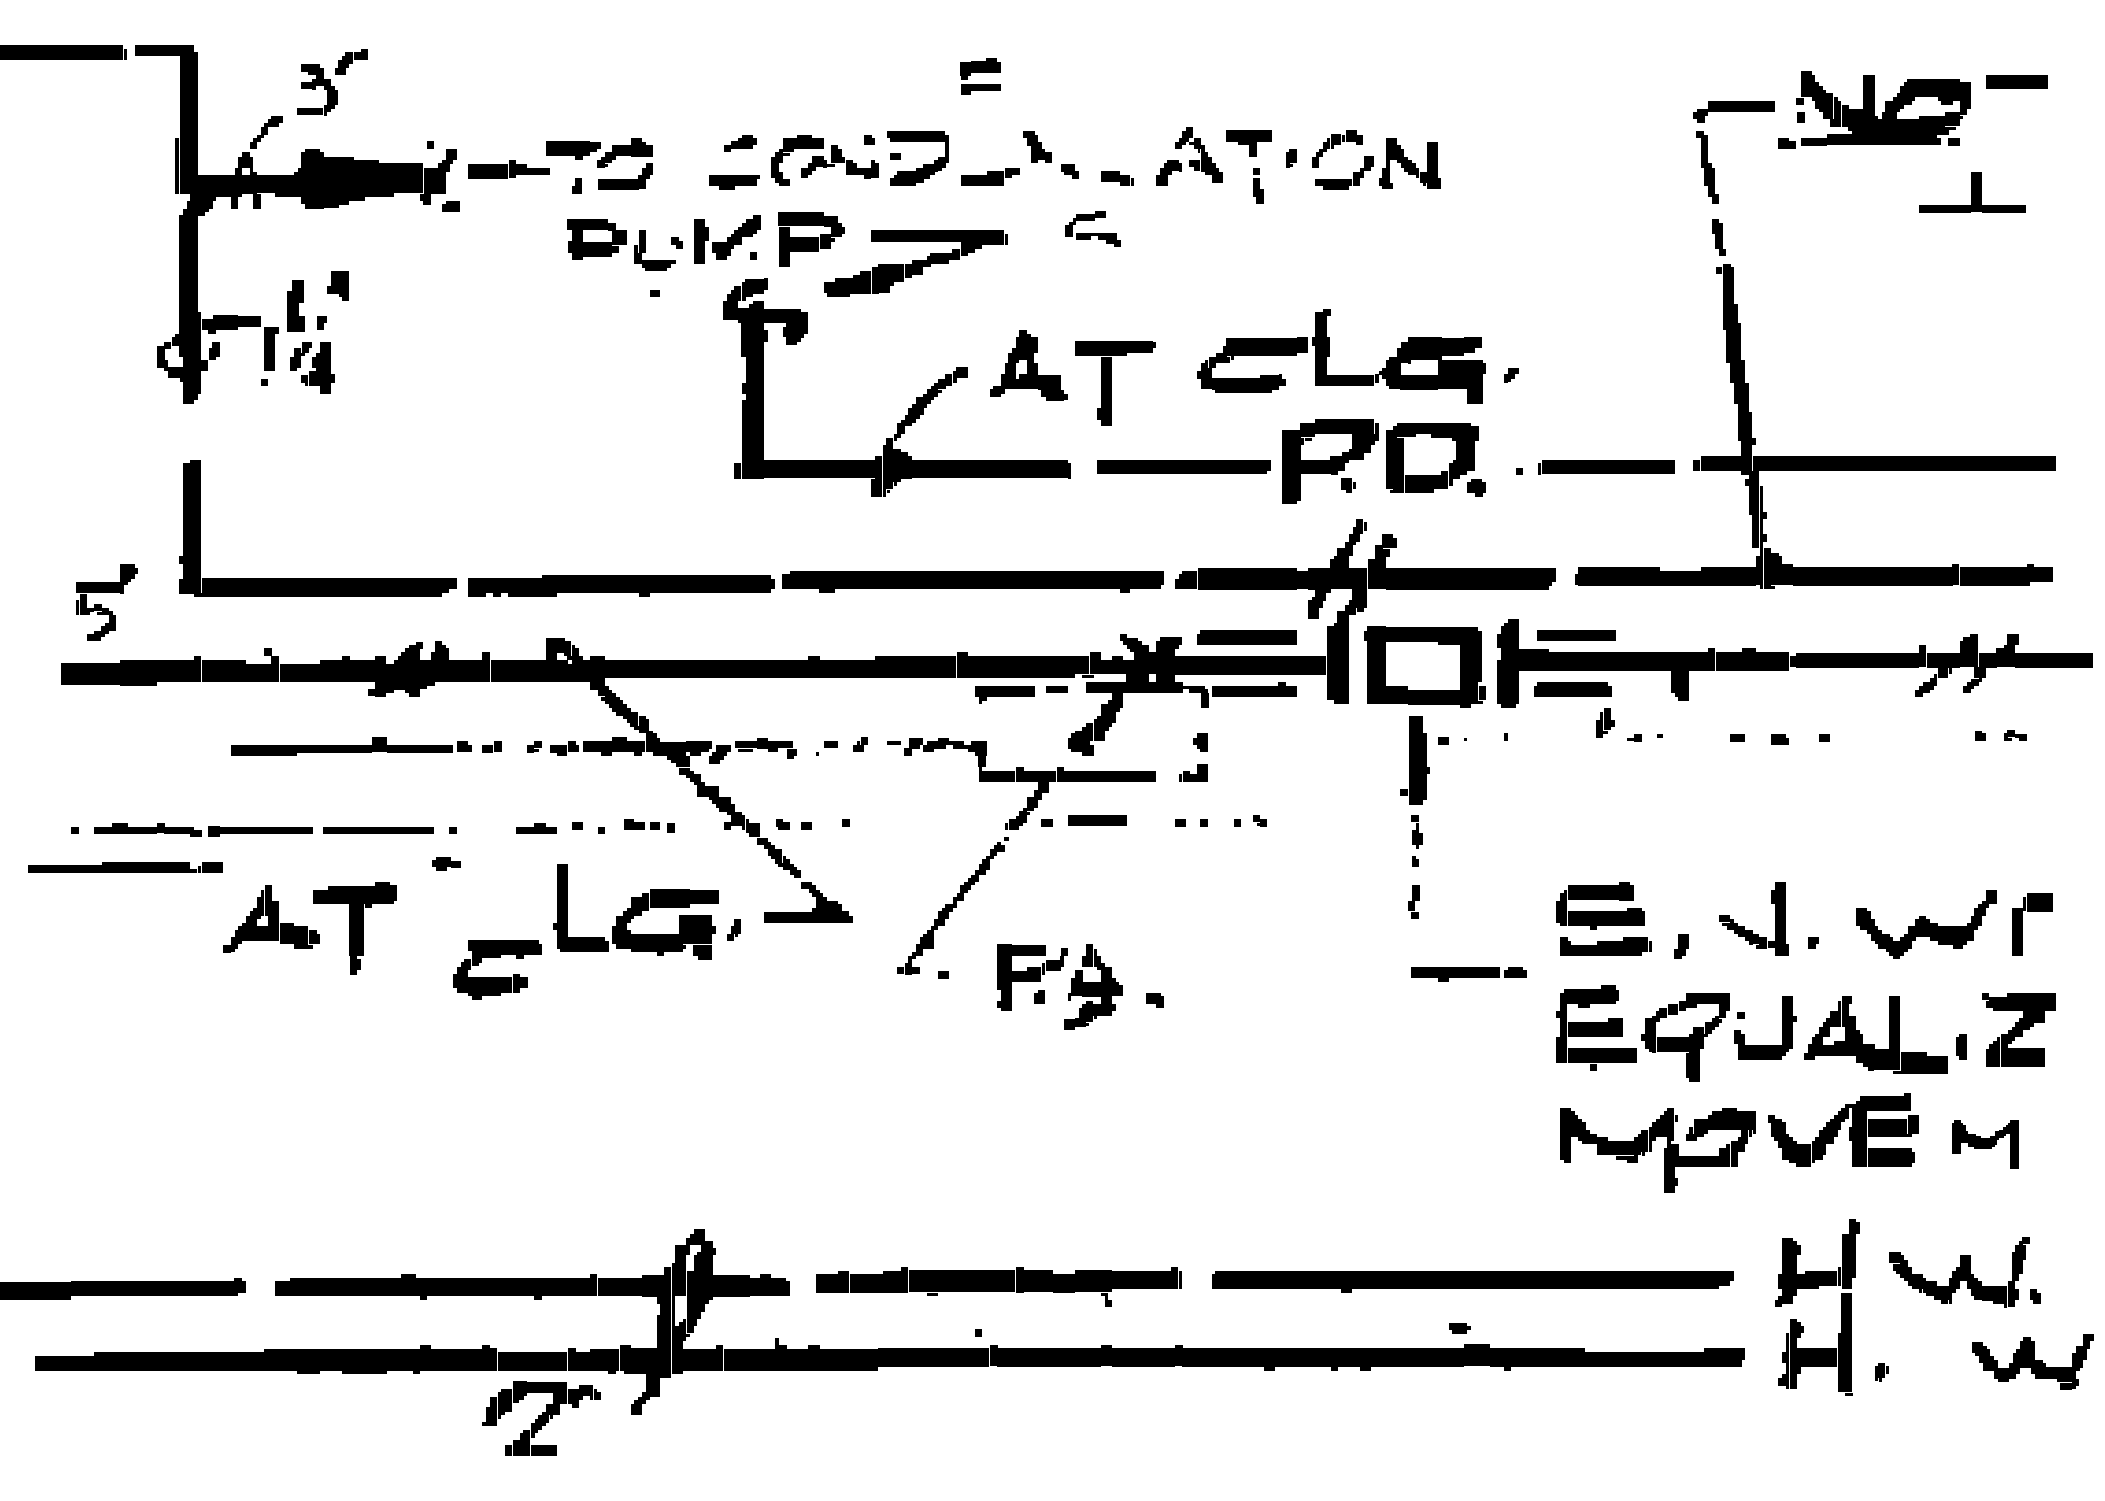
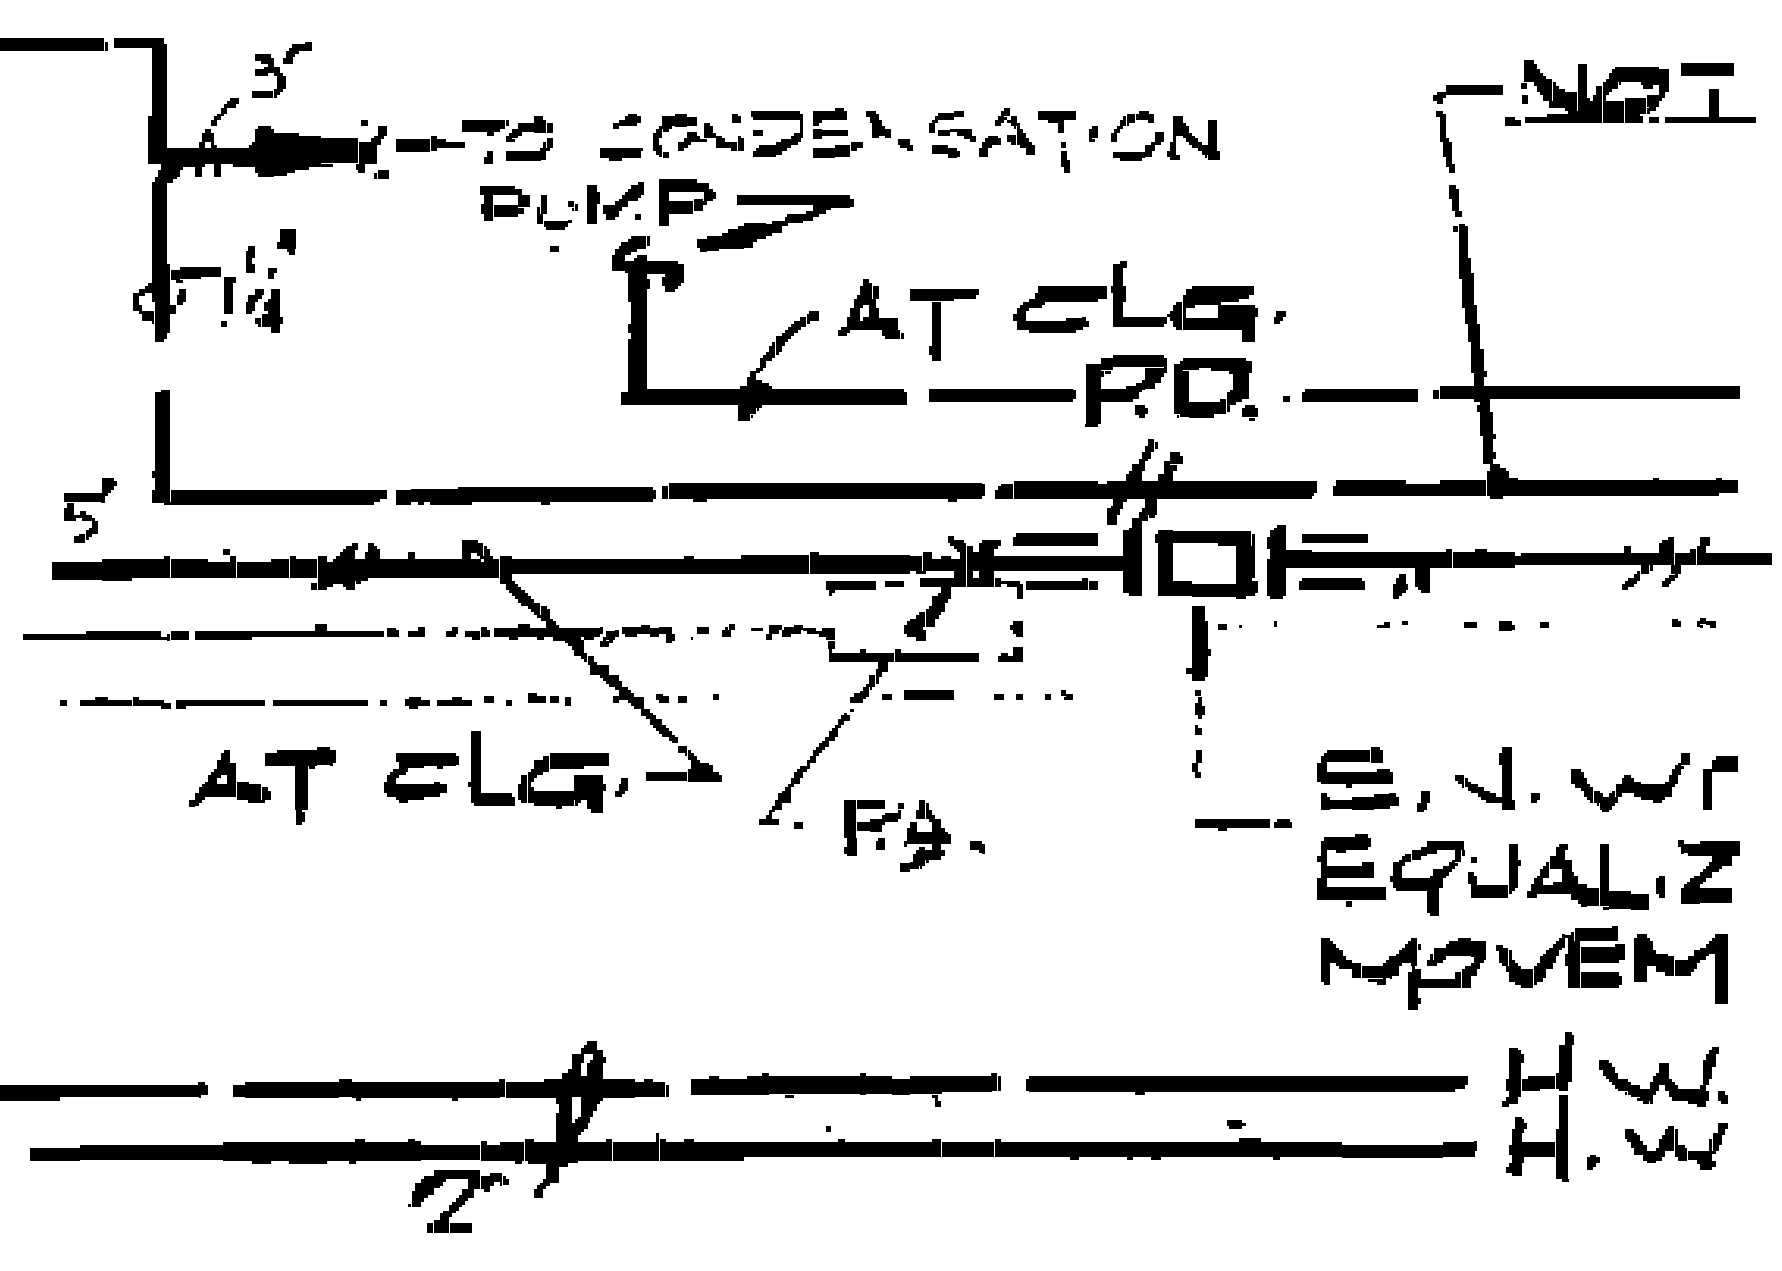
part: (980, 76) -> (830, 123), moved
part: (1972, 192) -> (1710, 106), moved
part: (1092, 228) -> (951, 125), moved
part: (295, 306) -> (250, 259), size x0.62
part: (1605, 722) -> (1400, 586), moved
part: (446, 863) -> (417, 702), moved
part: (125, 867) -> (106, 635), moved
part: (497, 977) -> (421, 784), moved
part: (1985, 1144) -> (1680, 969), size x1.67
part: (2032, 1361) -> (1675, 1146), moved

